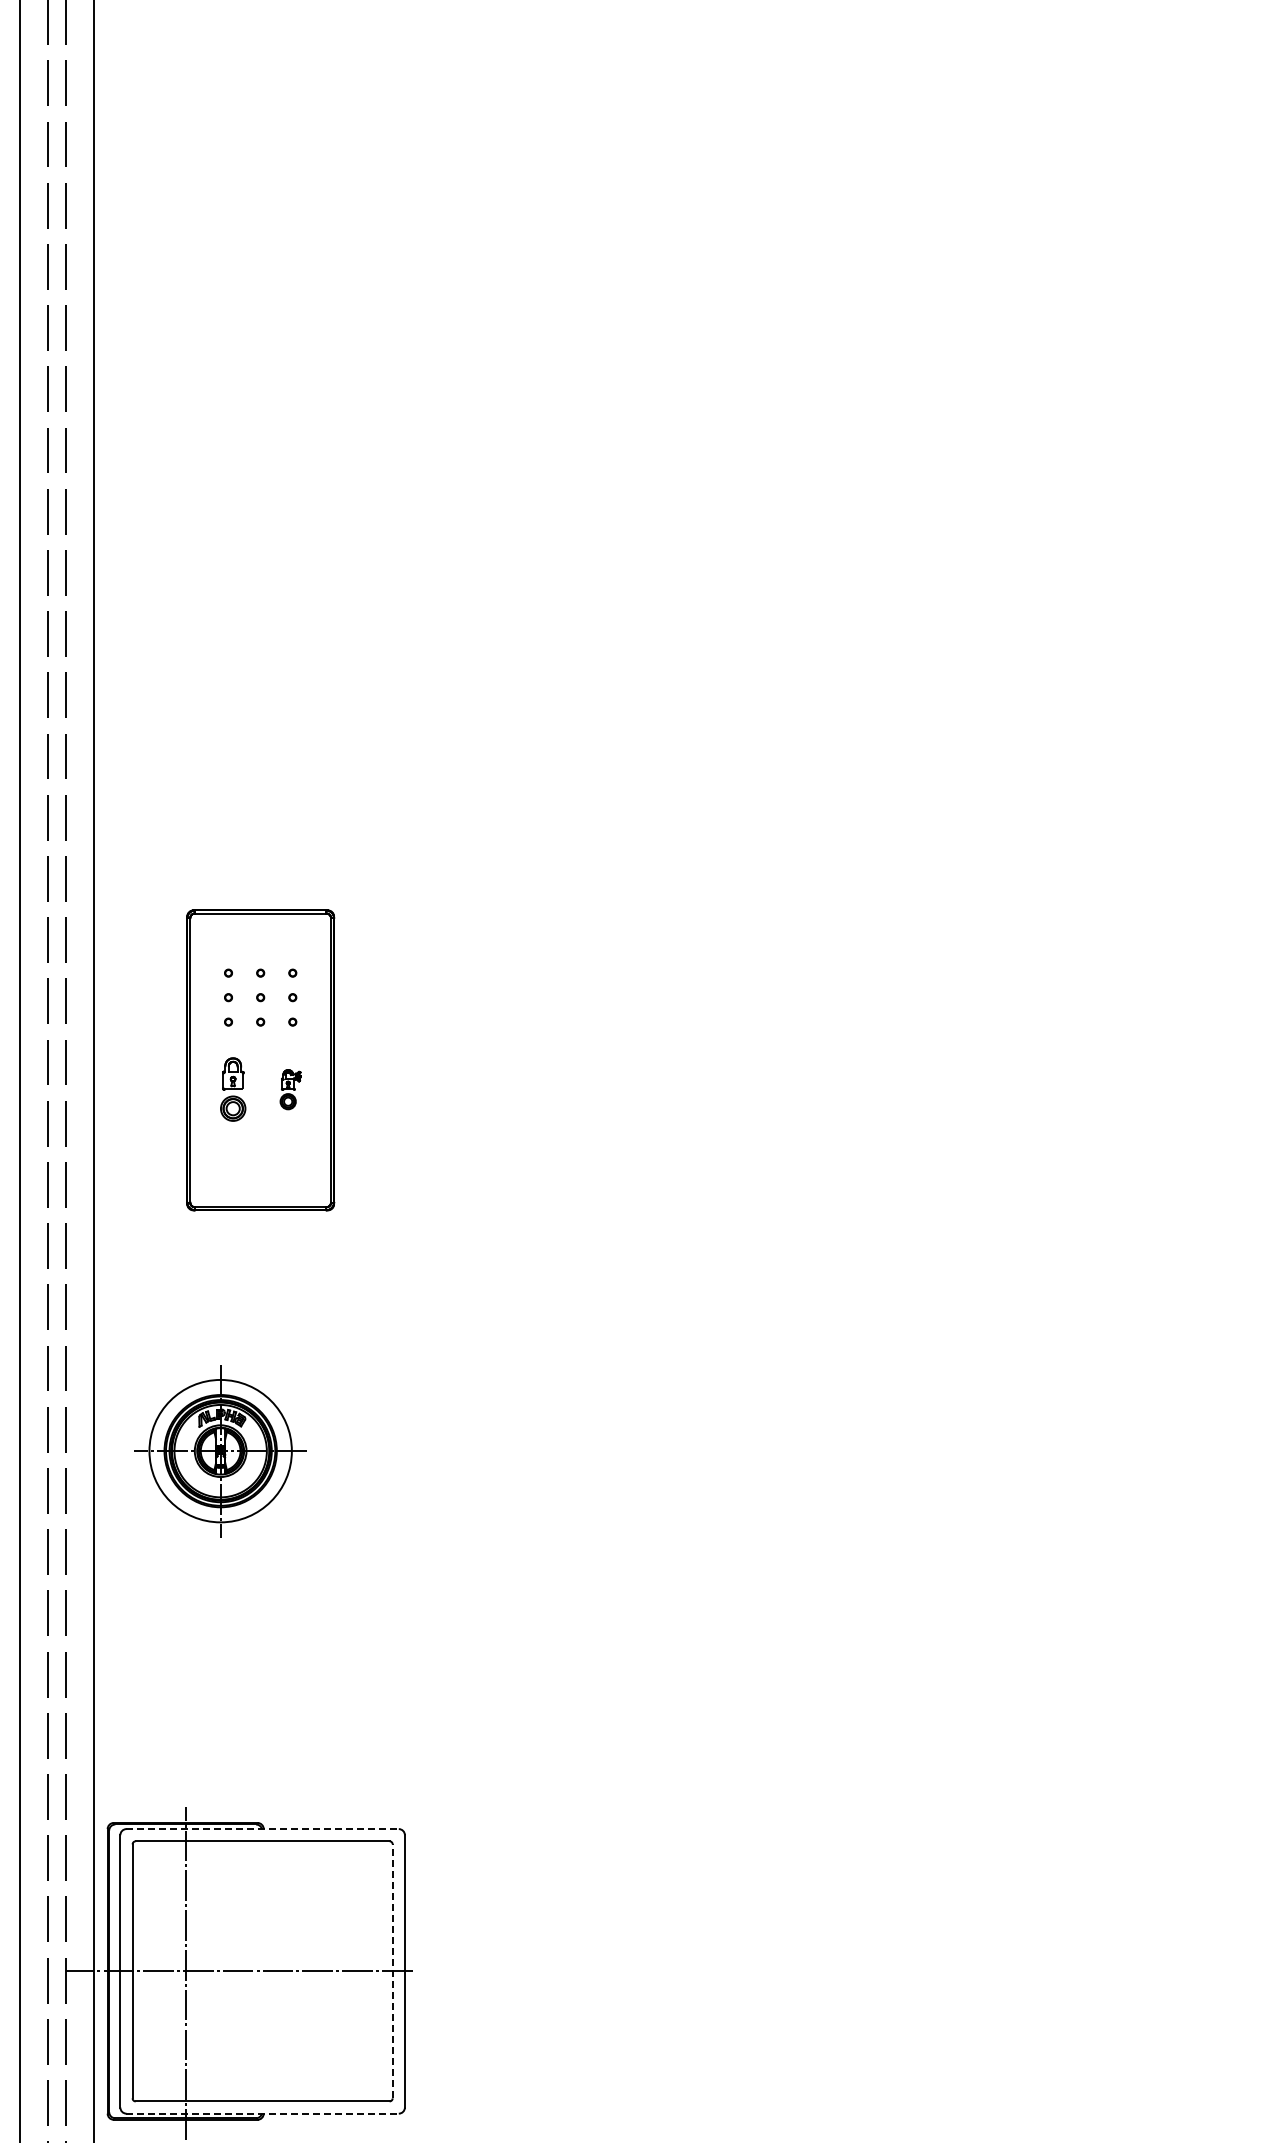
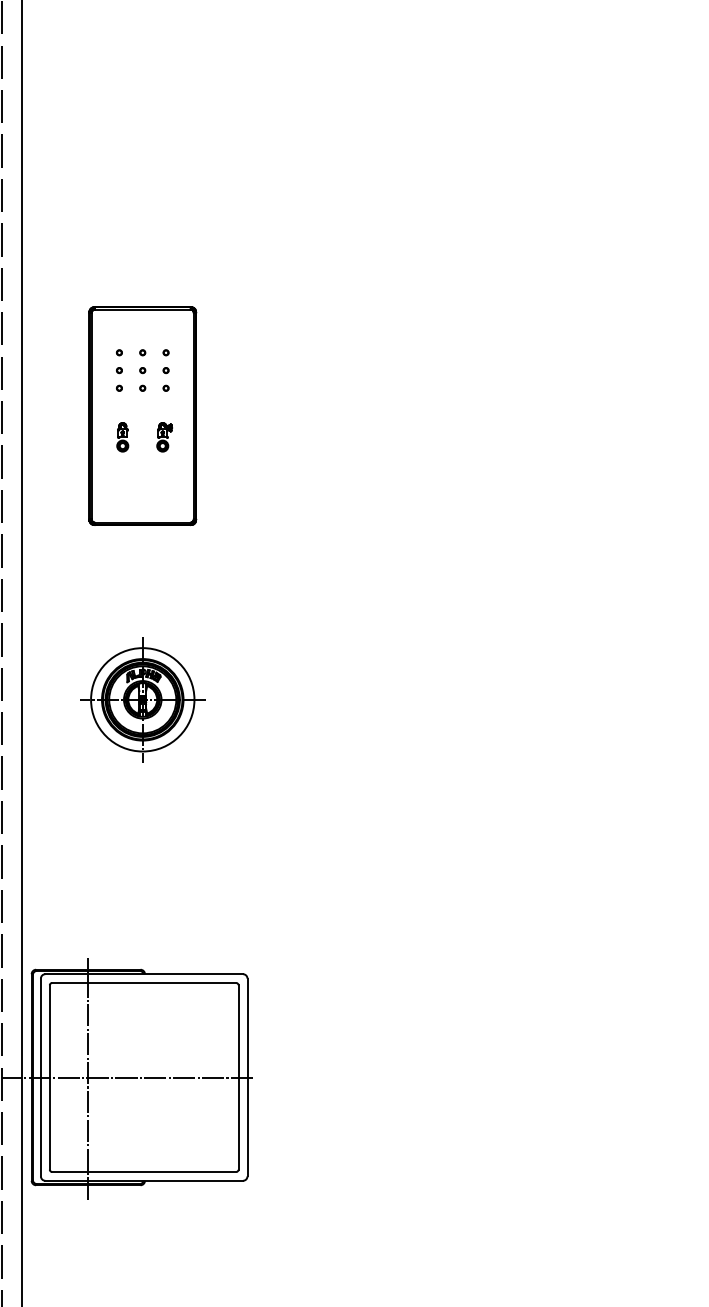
part: (232, 1089) -> (122, 437), size x0.62
part: (220, 1451) -> (142, 700), moved
line: (263, 1829) -> (144, 974), dashed -> solid
line: (392, 1971) -> (238, 1077), dashed -> solid
line: (263, 2113) -> (144, 1180), dashed -> solid

